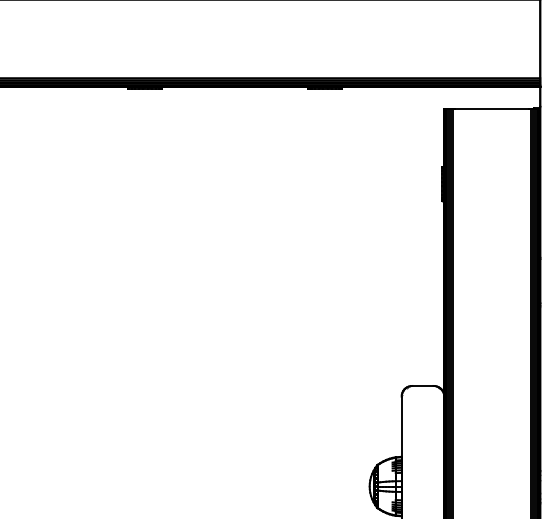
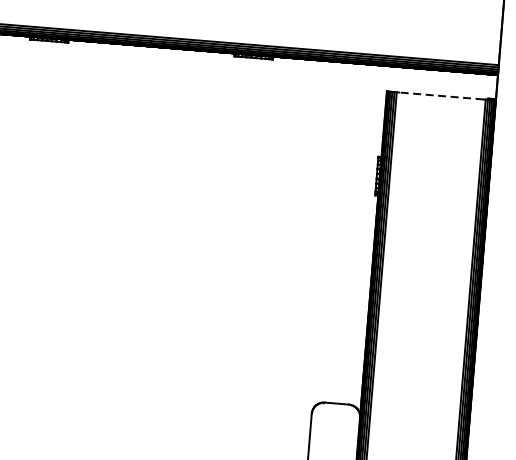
line: (491, 109) -> (440, 96), solid -> dashed

